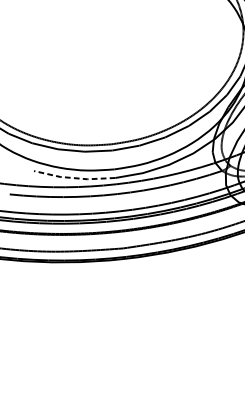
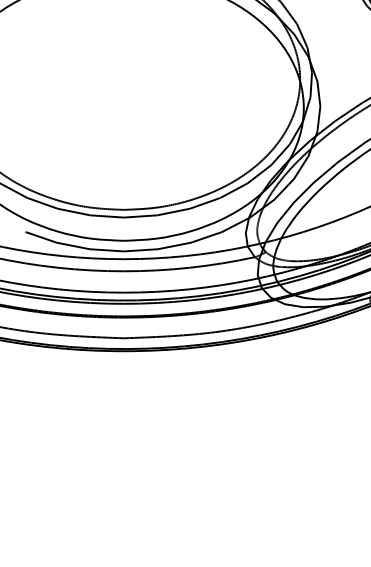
line: (74, 178) -> (74, 246), dashed -> solid

